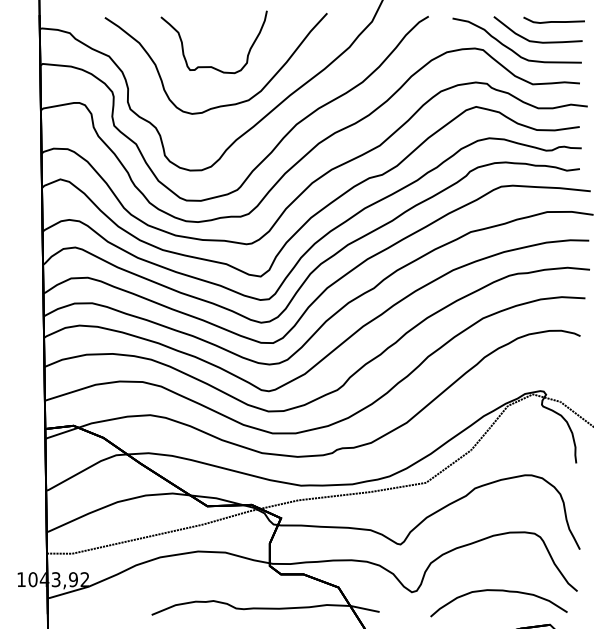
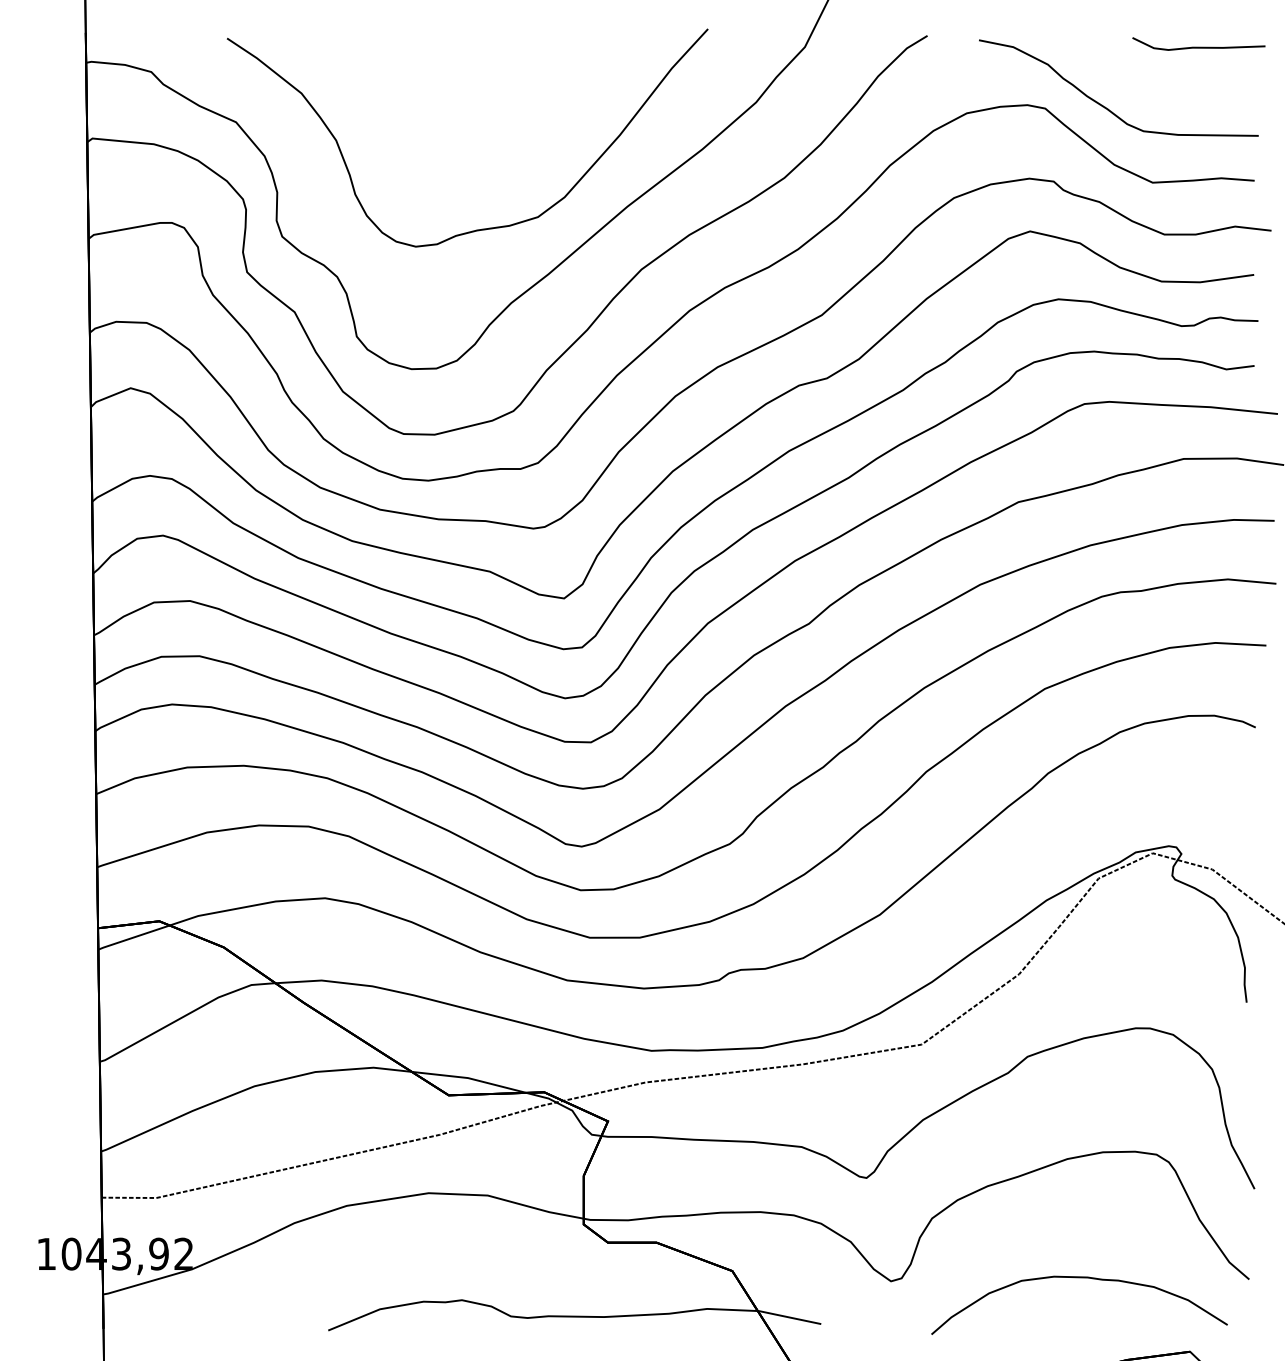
curve: (534, 40) -> (1156, 87), removed
curve: (212, 66) -> (459, 144), removed

